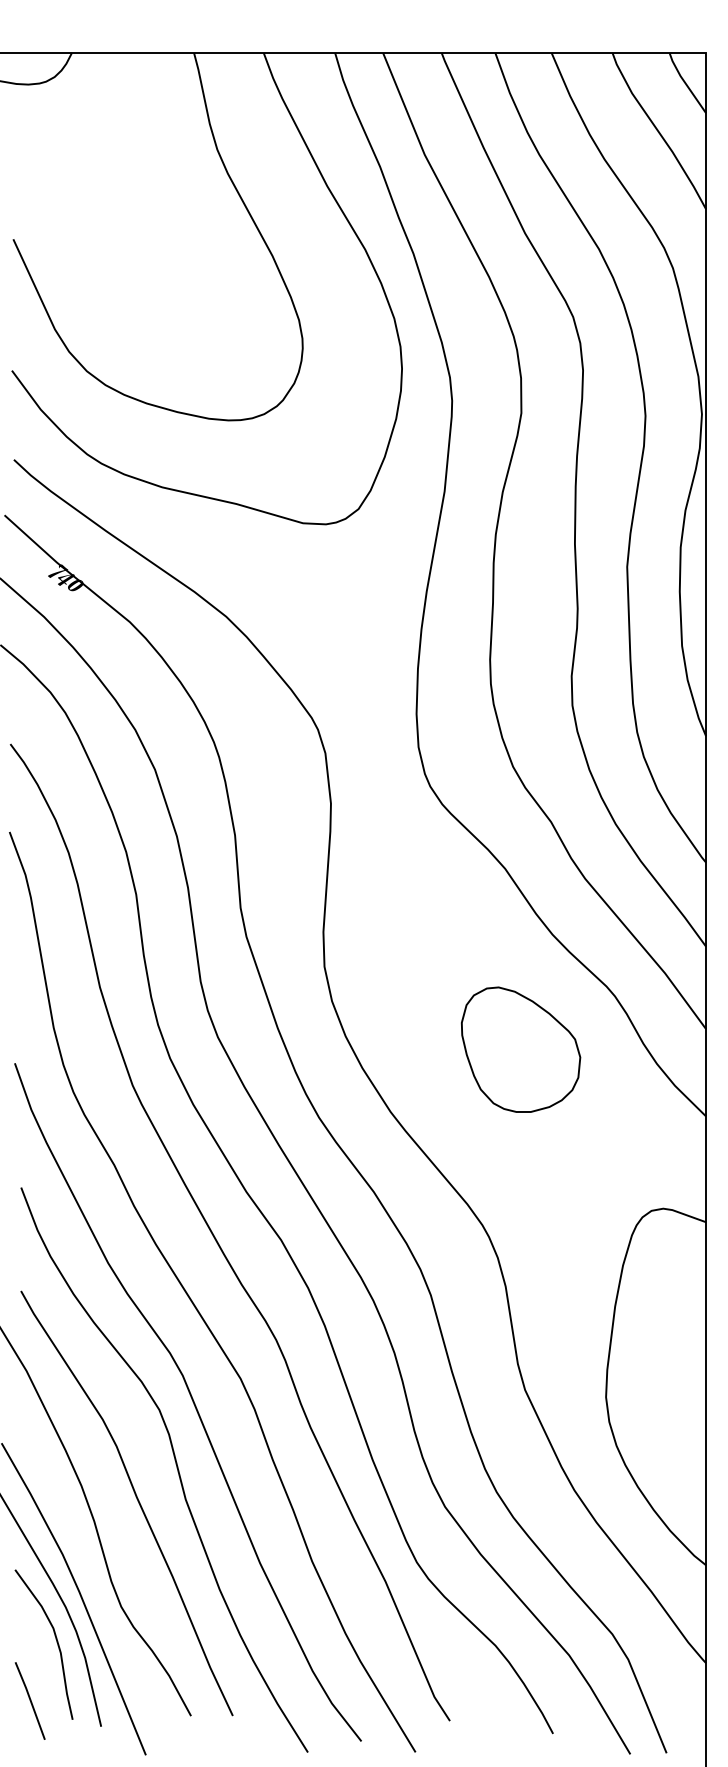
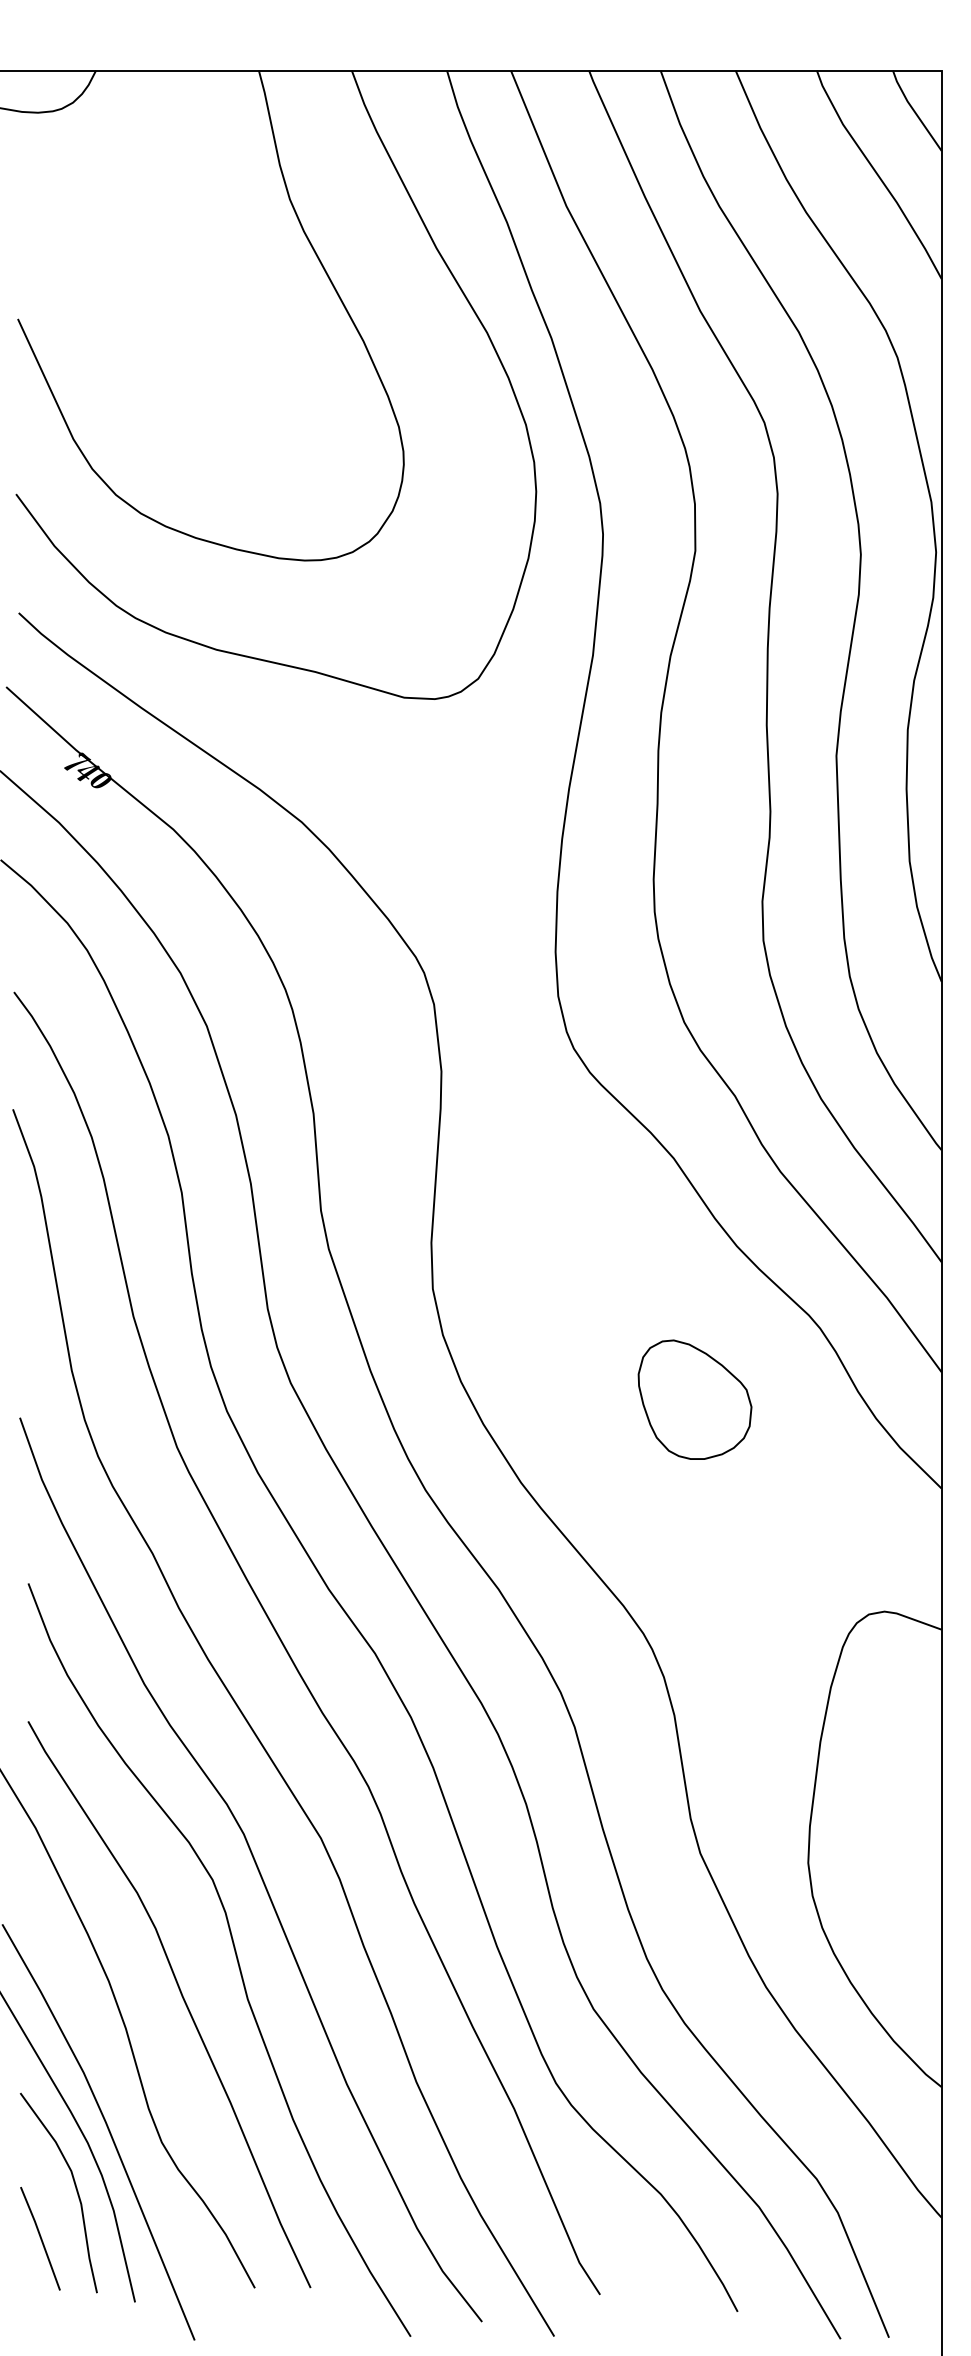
part: (521, 1049) -> (695, 1399), size x0.71
line: (29, 1700) -> (39, 2238), moved

